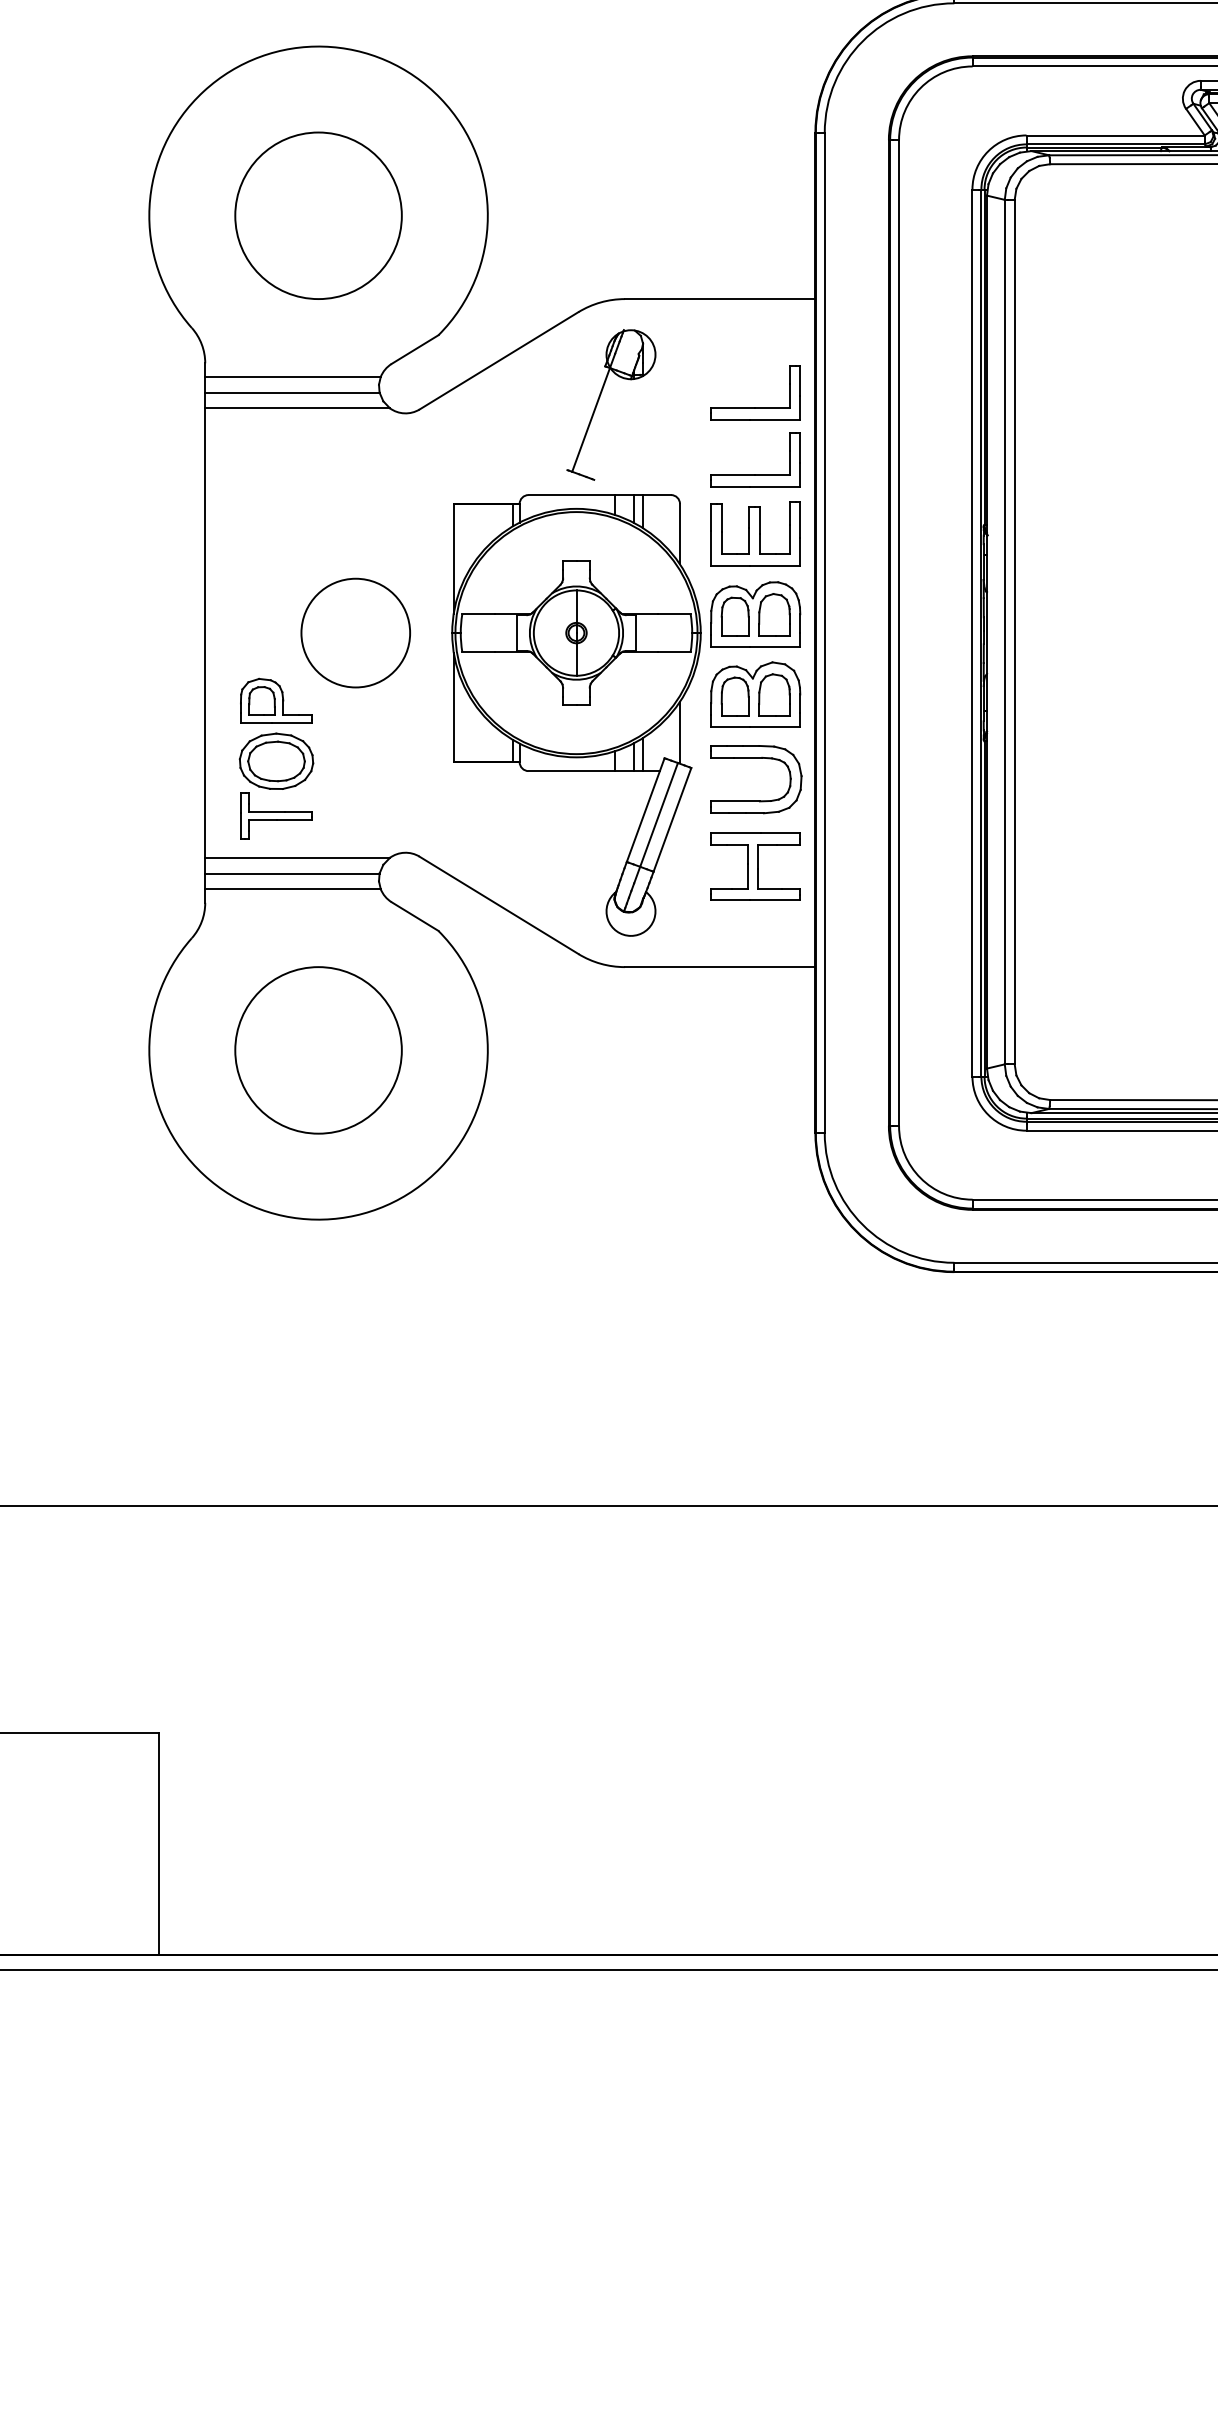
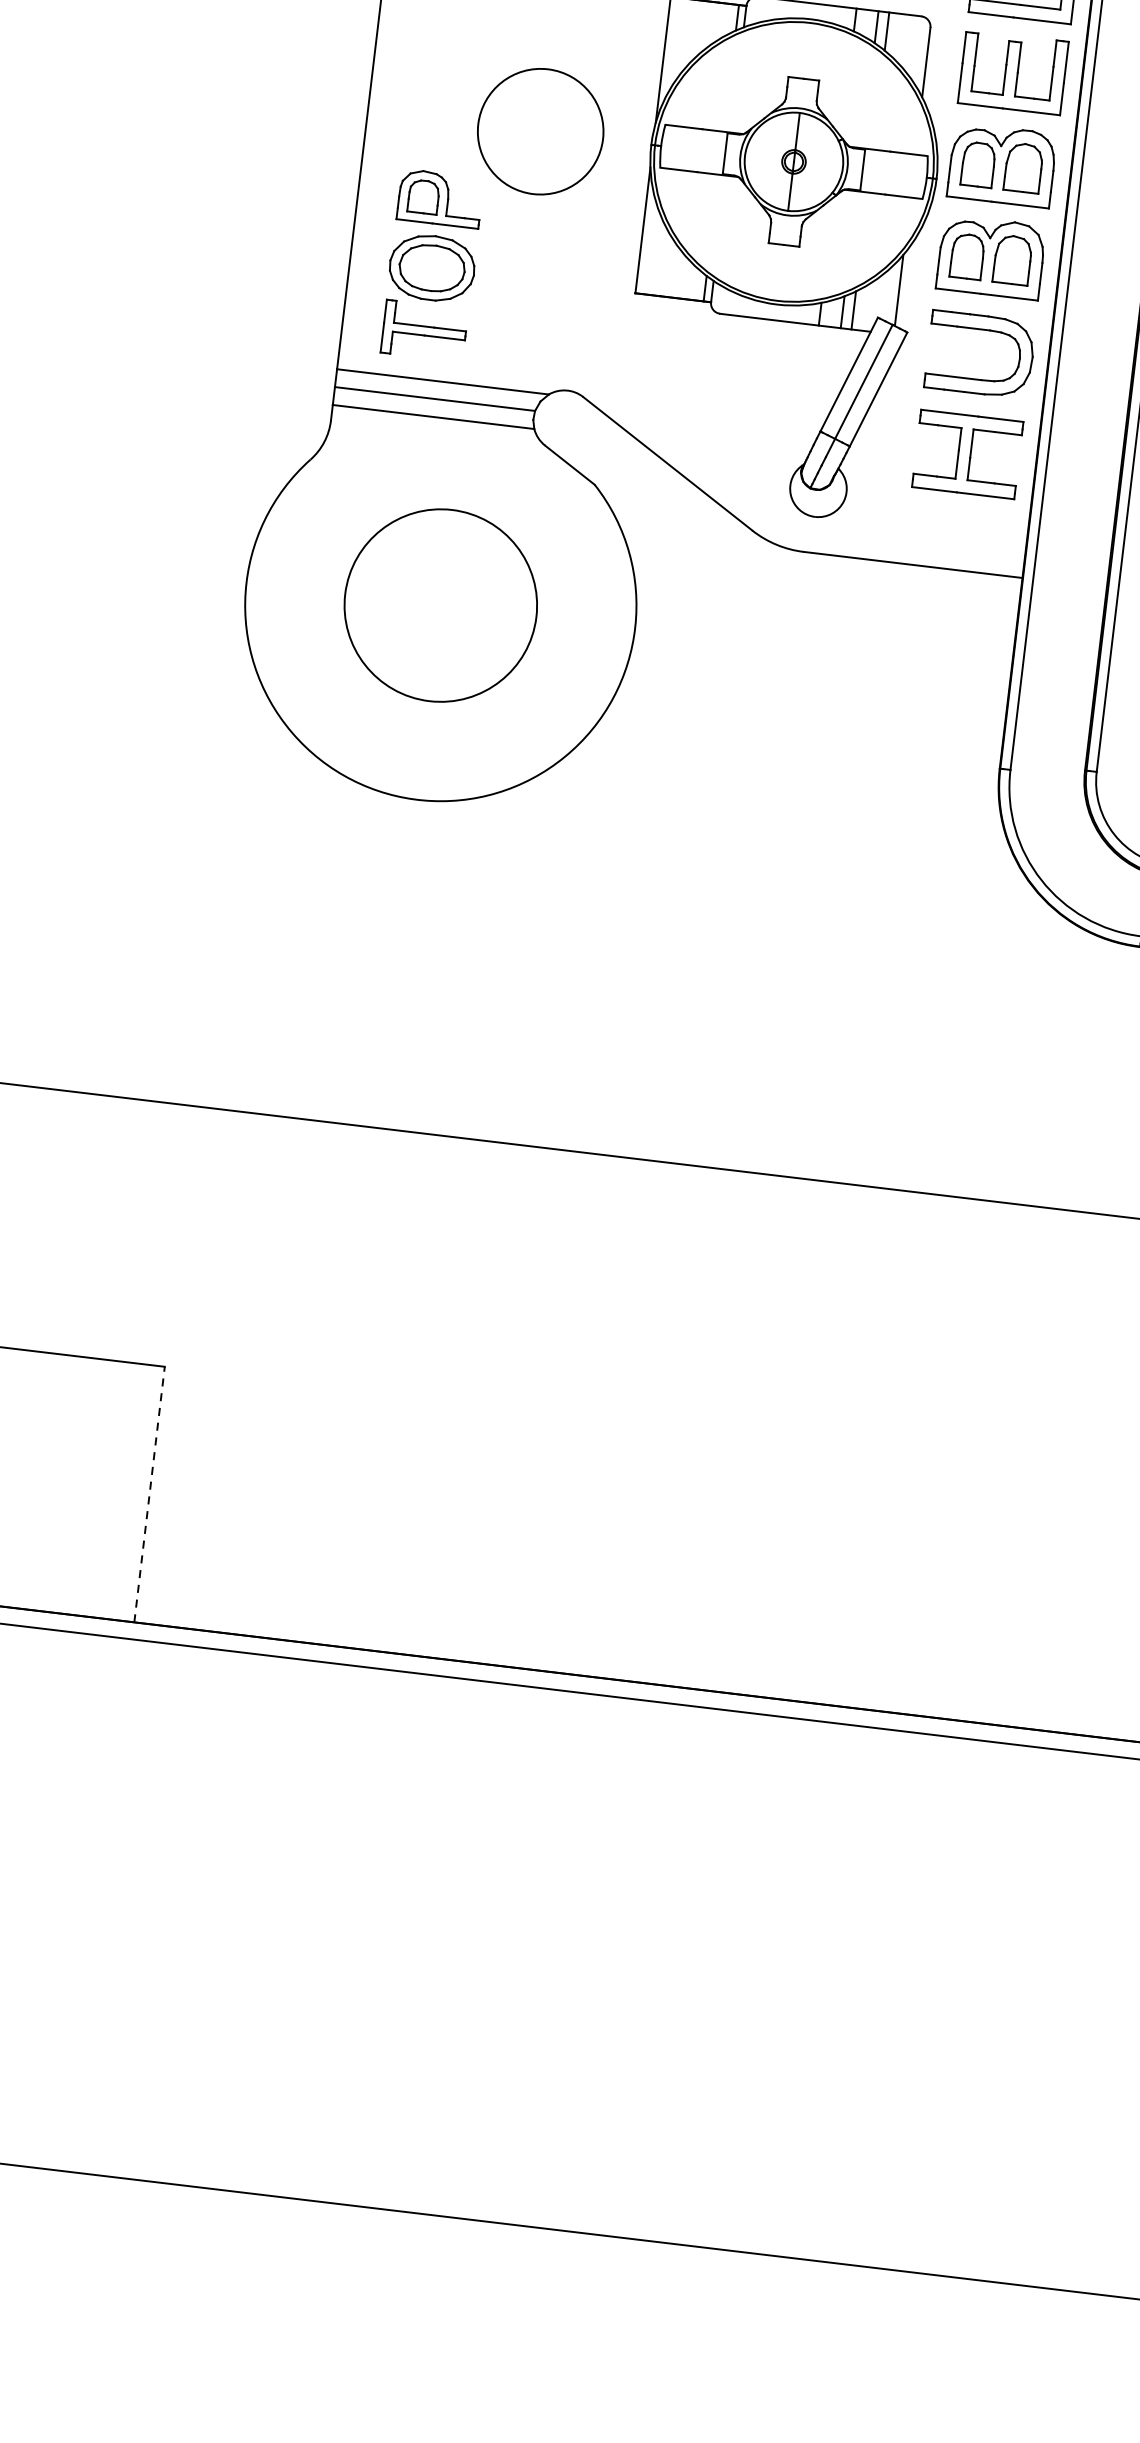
line: (159, 1843) -> (149, 1494), solid -> dashed

